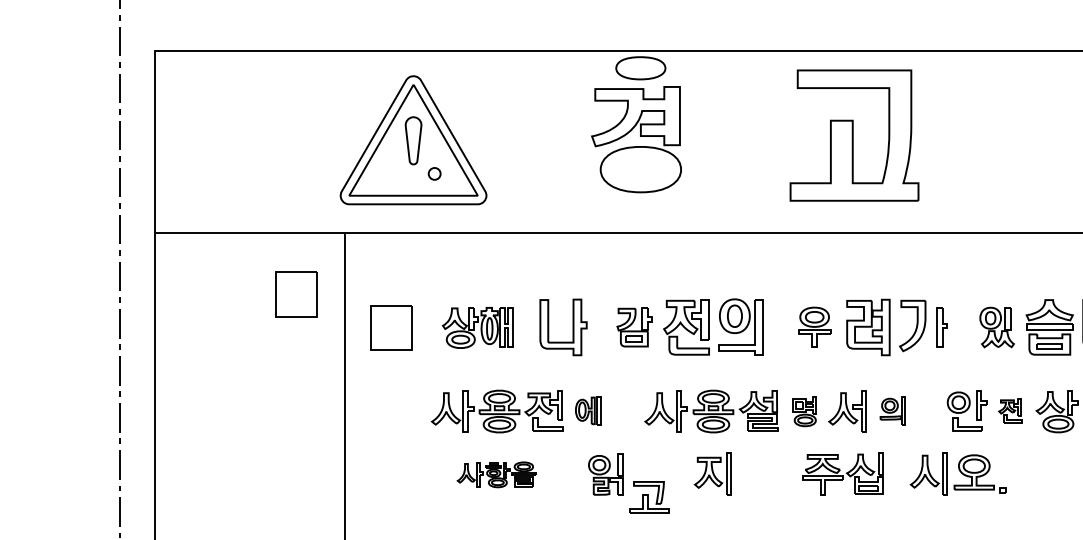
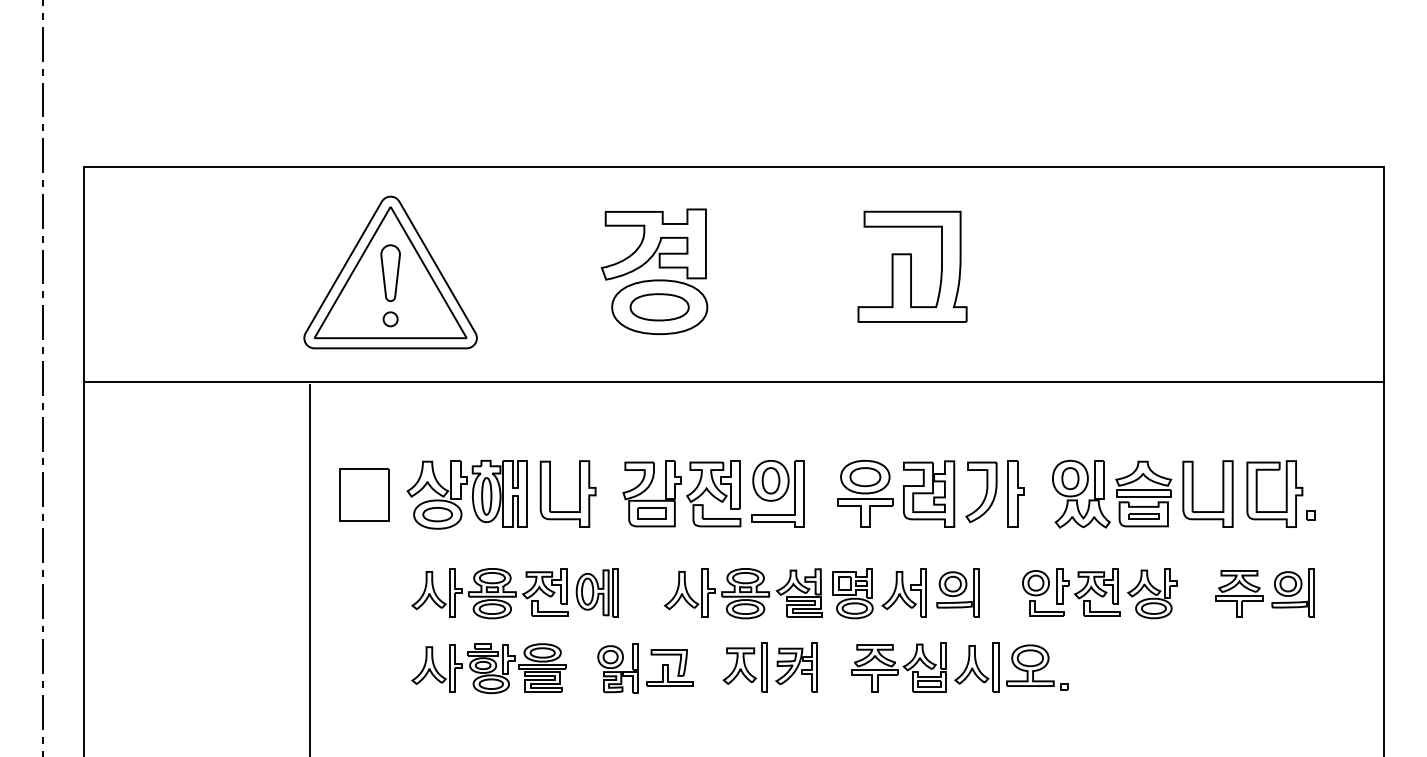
part: (640, 68) -> (659, 307), moved
part: (854, 135) -> (912, 266), size x0.71
part: (434, 174) -> (390, 319), moved
part: (296, 294) -> (252, 454), removed
part: (633, 326) -> (651, 493), size x1.43
part: (814, 326) -> (865, 493), size x1.43
part: (941, 326) -> (1015, 493), size x1.43
part: (997, 326) -> (1081, 493), size x1.43
part: (477, 327) -> (466, 494), size x1.43
part: (587, 410) -> (596, 592), size x1.43
part: (892, 410) -> (957, 592), size x1.43
part: (1009, 410) -> (1096, 592), size x1.67
part: (803, 411) -> (852, 593), size x1.43
part: (756, 473) -> (796, 667), added
part: (958, 473) -> (1011, 667), moved
part: (496, 474) -> (488, 668), size x1.67
part: (649, 496) -> (669, 667), moved

